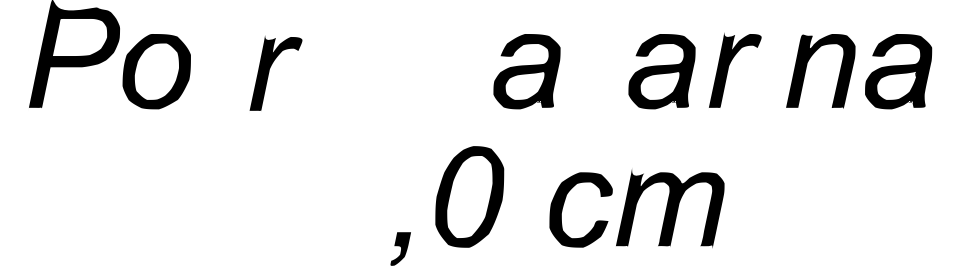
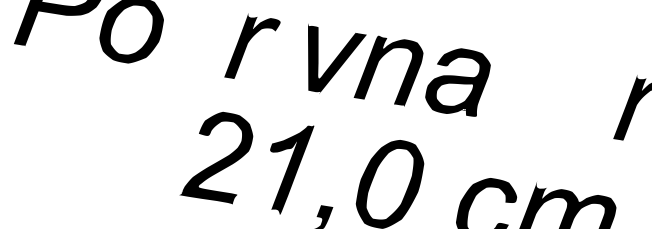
fill: (384, 71) -> (332, 61), added
fill: (448, 71) -> (388, 70), added
part: (661, 71) -> (576, 100), removed
part: (275, 72) -> (252, 47), moved
fill: (274, 196) -> (217, 156), added
part: (353, 197) -> (287, 168), added

